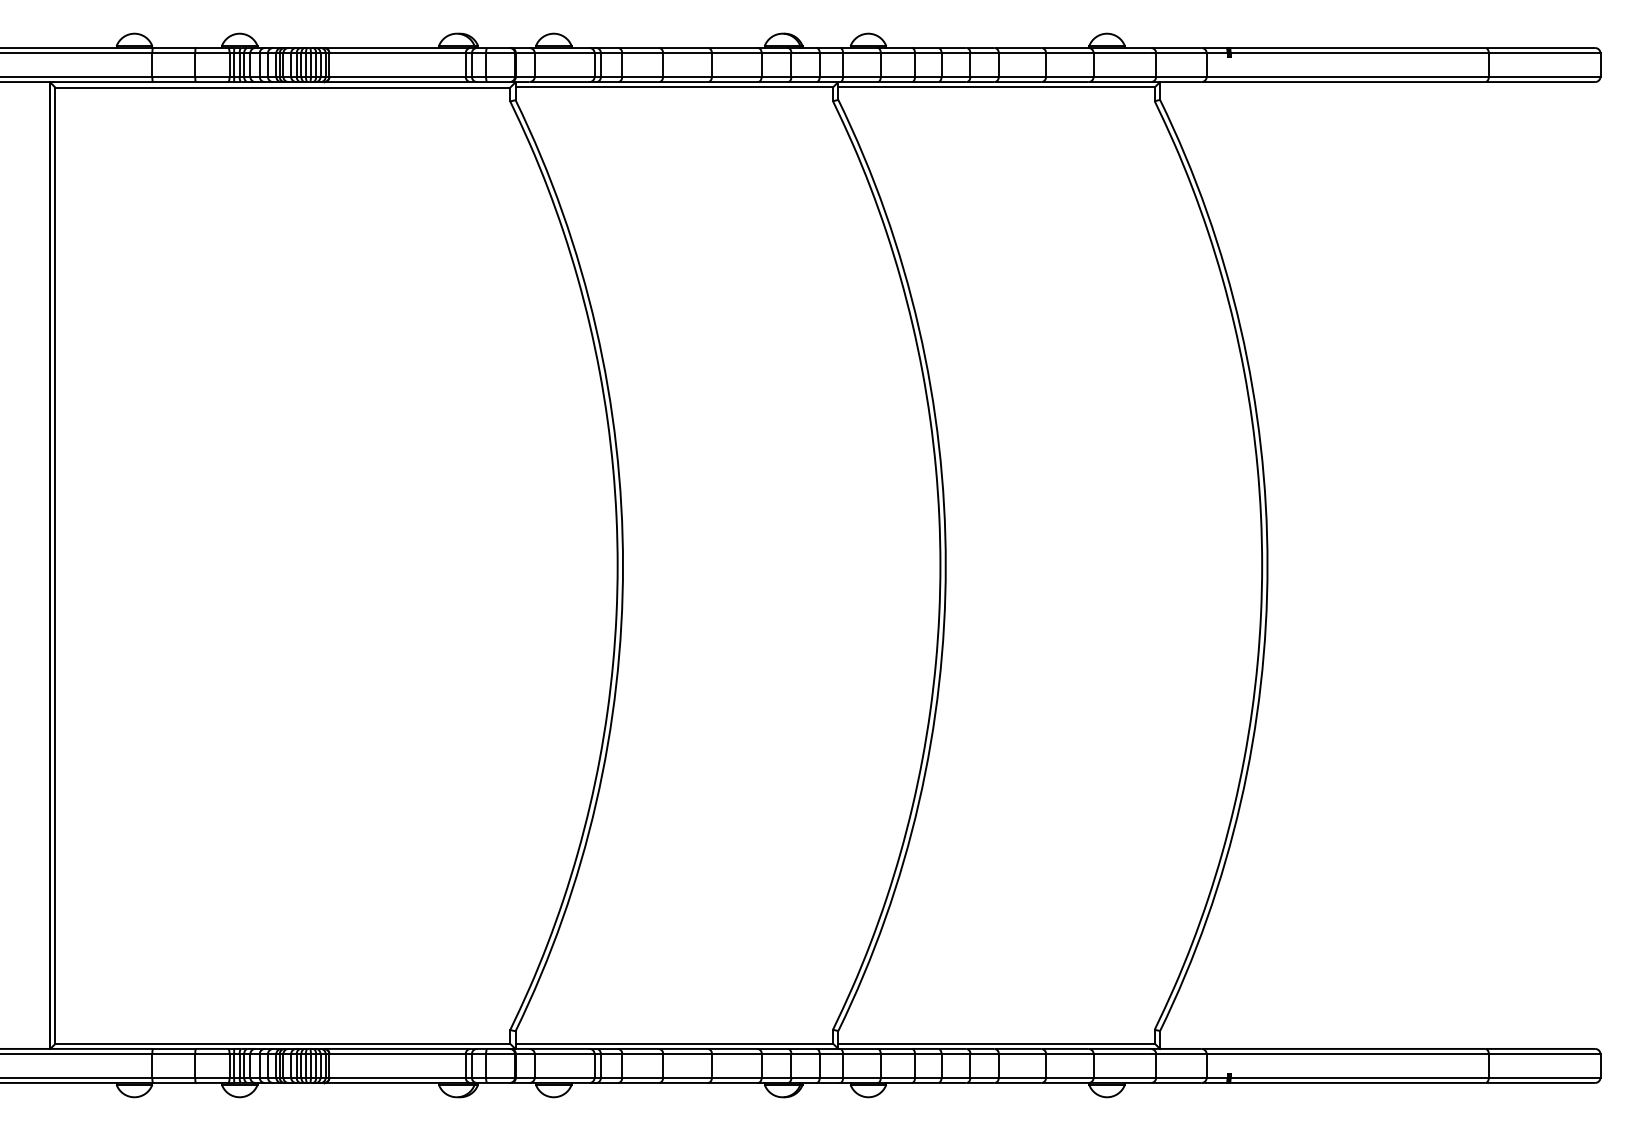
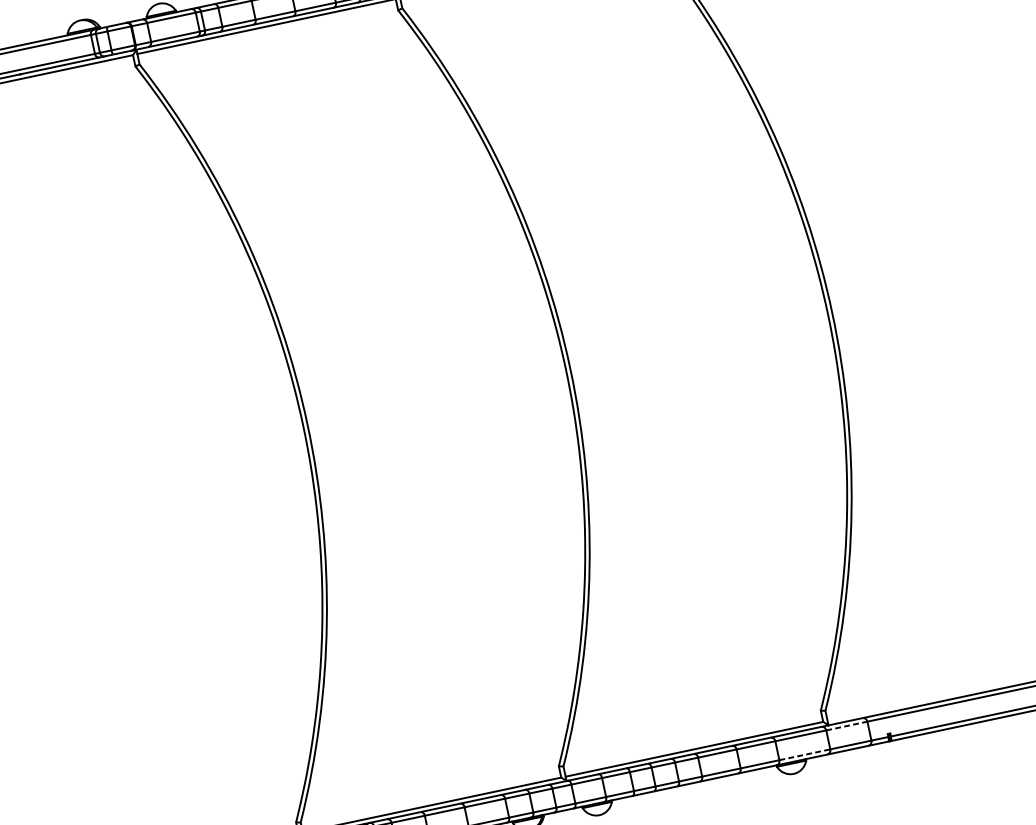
line: (1181, 1054) -> (846, 726), solid -> dashed
line: (1125, 1077) -> (805, 754), solid -> dashed

